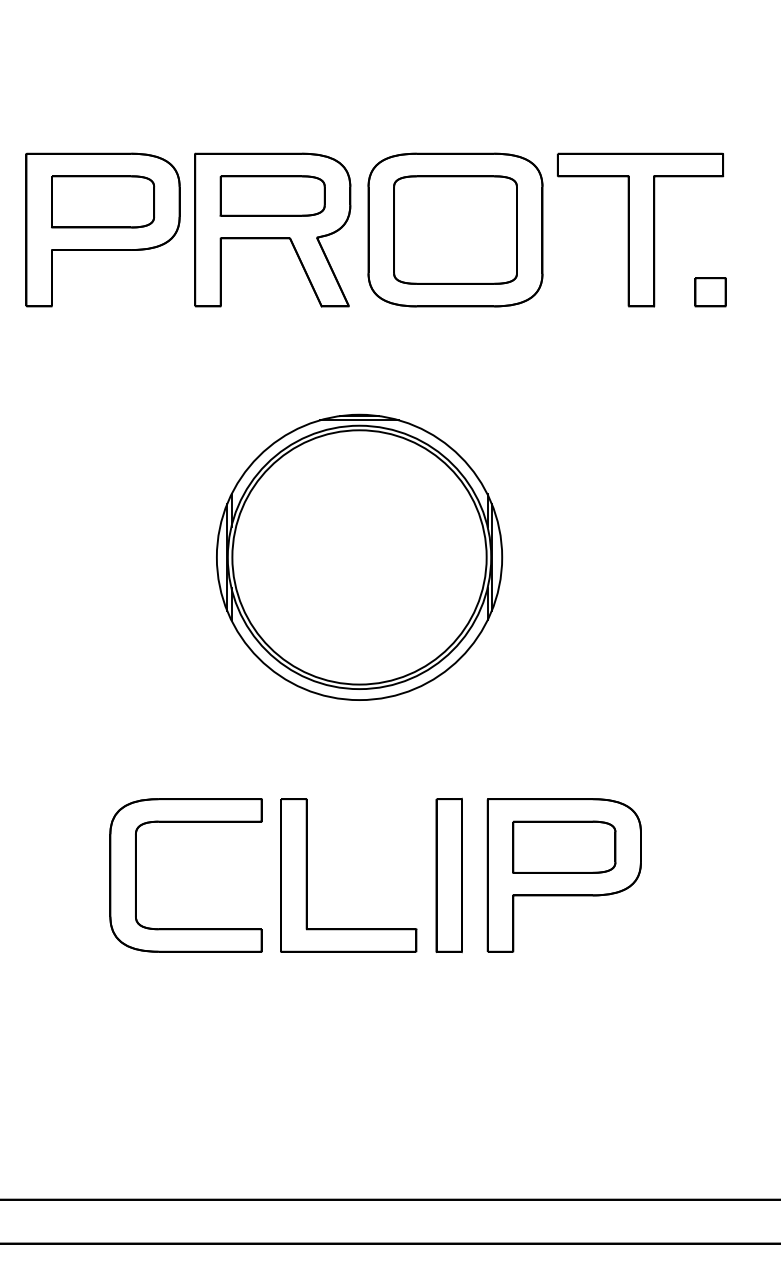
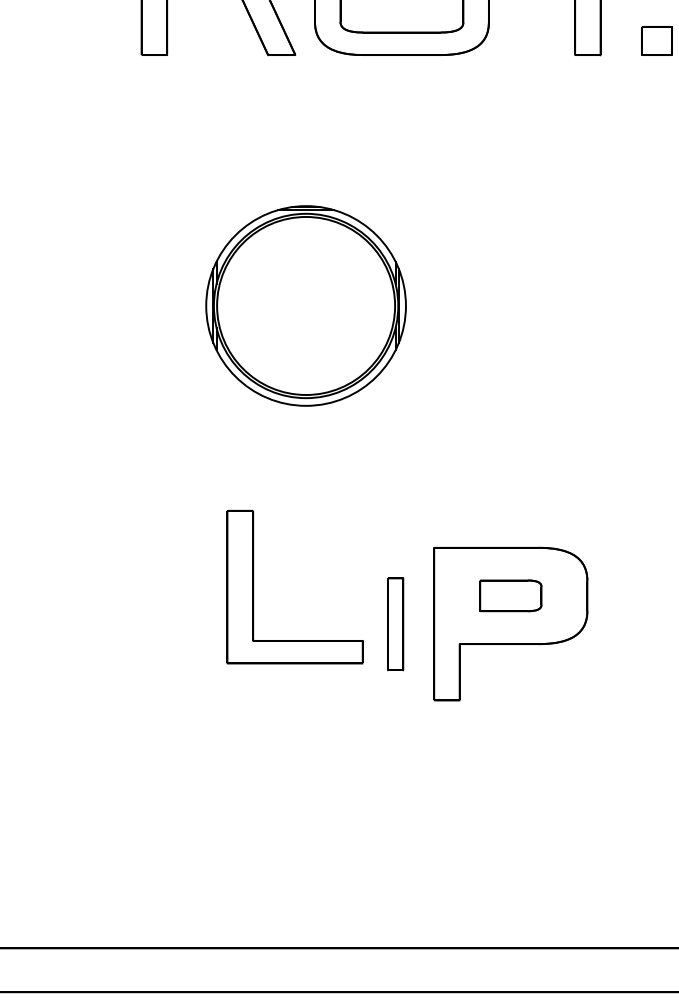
part: (359, 556) -> (305, 305), size x0.7
part: (564, 846) -> (510, 595), size x0.6
part: (136, 875) -> (82, 624), removed
part: (307, 875) -> (253, 587), moved
part: (448, 875) -> (394, 624), size x0.6

